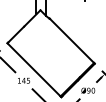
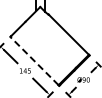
line: (34, 69) -> (34, 60), solid -> dashed

